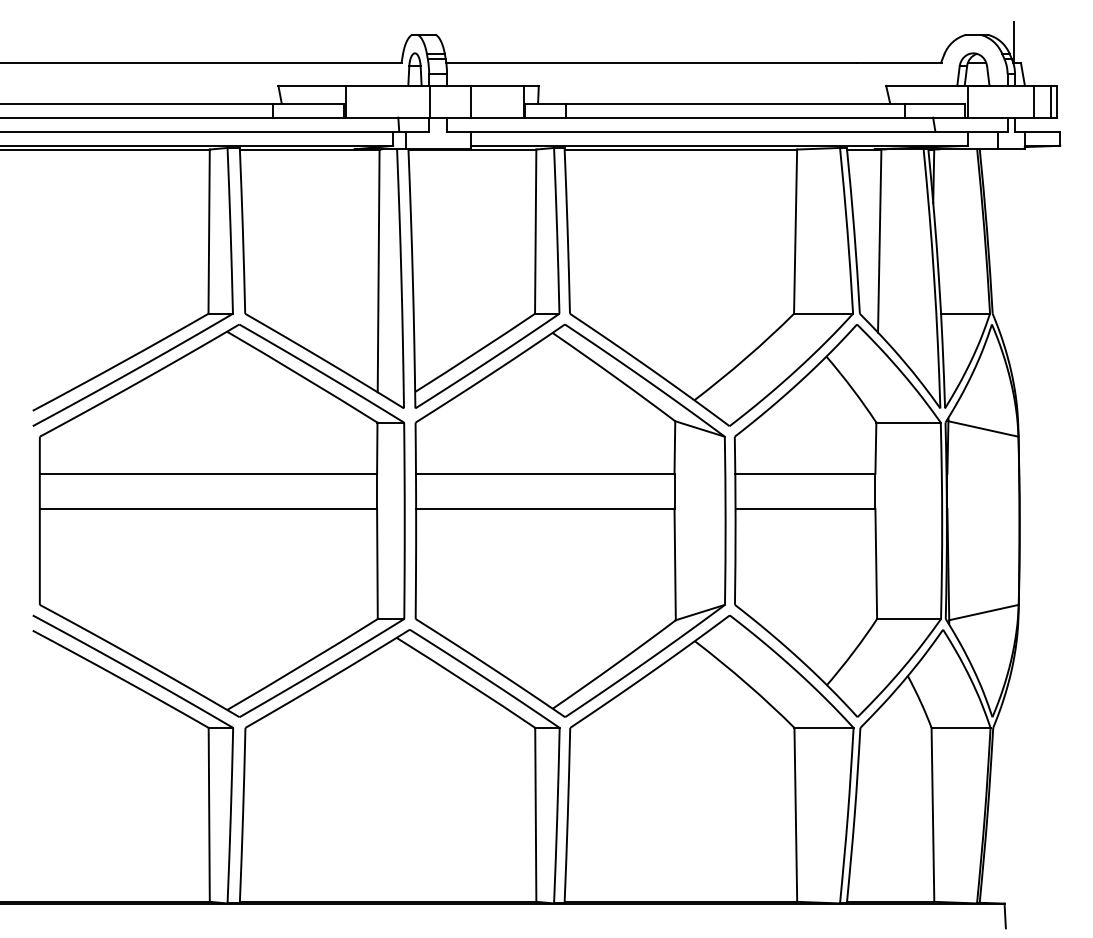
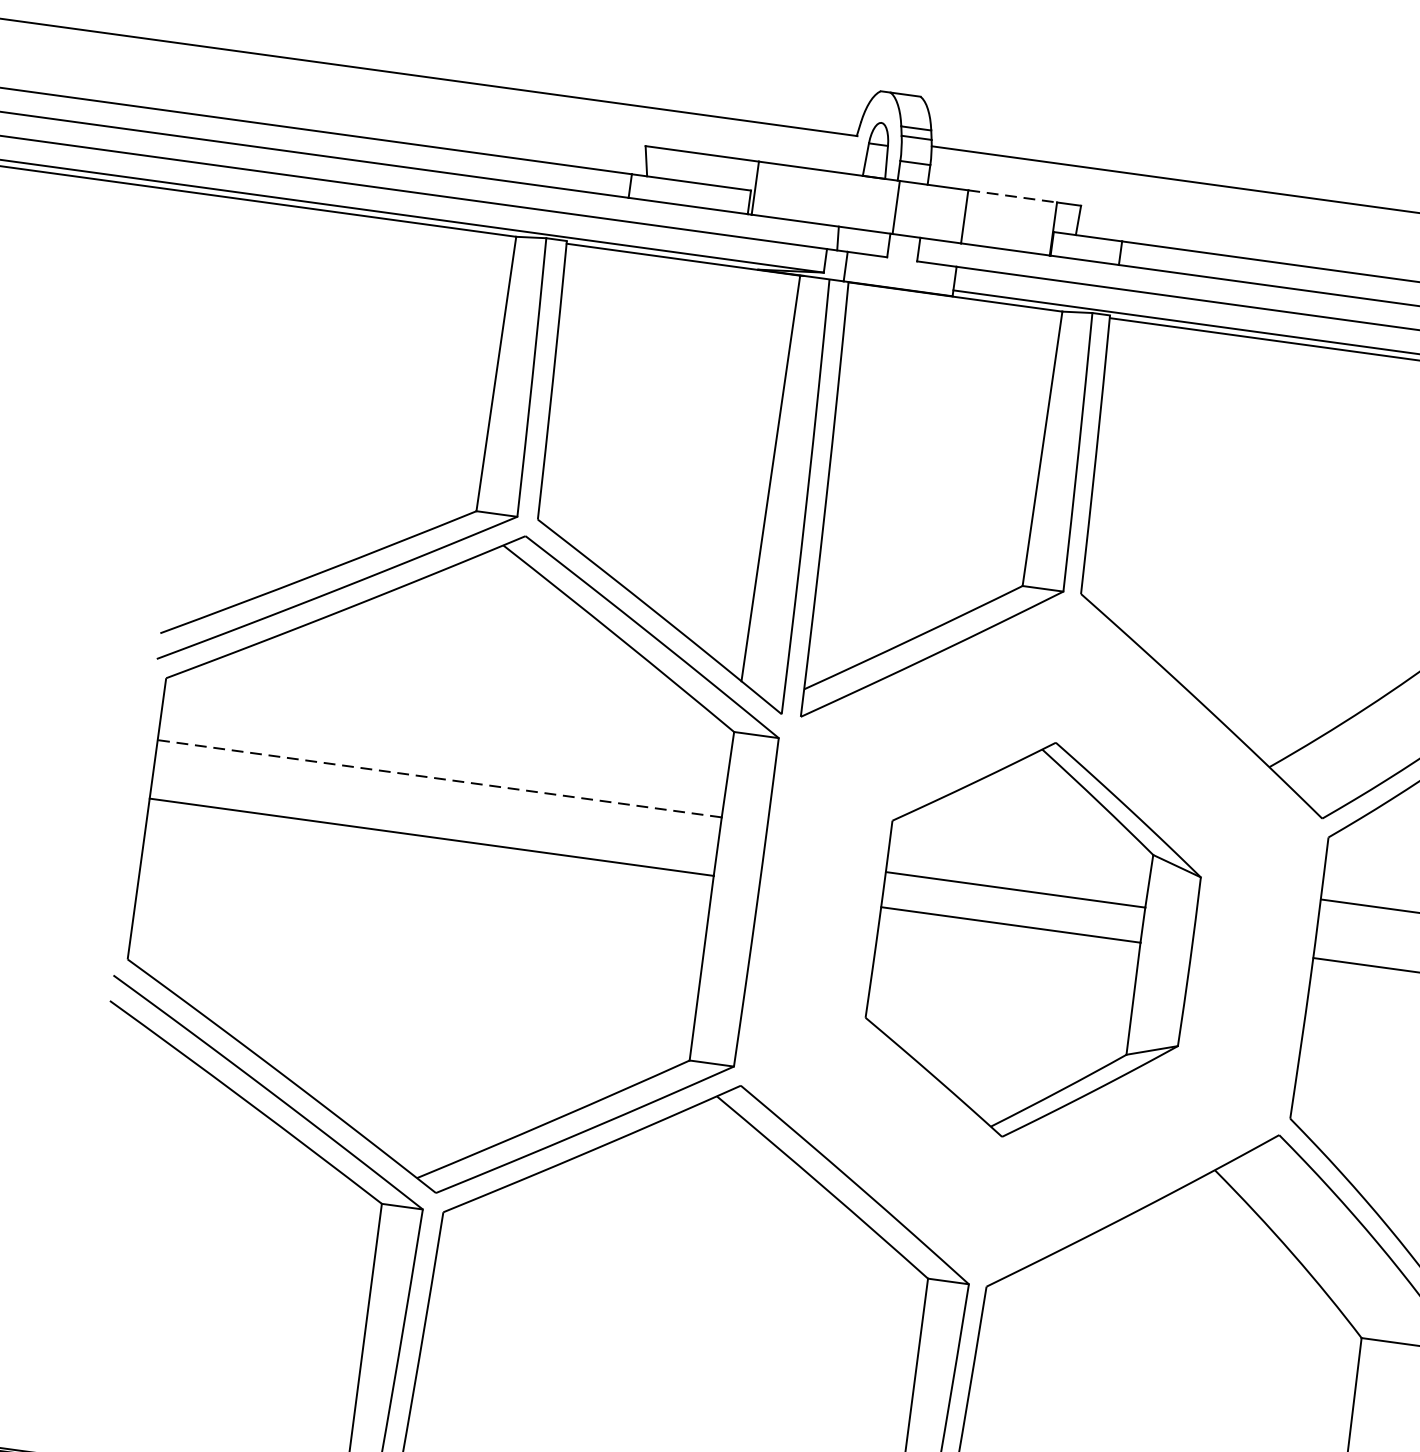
line: (497, 85) -> (1012, 195), solid -> dashed
line: (208, 473) -> (439, 778), solid -> dashed
part: (570, 520) -> (1034, 939), size x0.6

